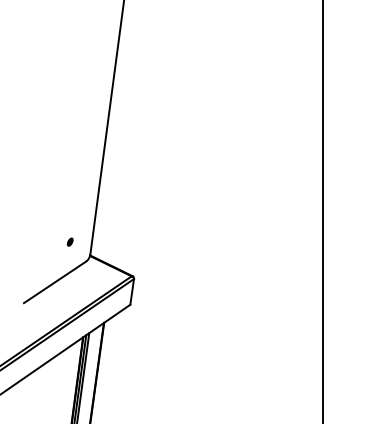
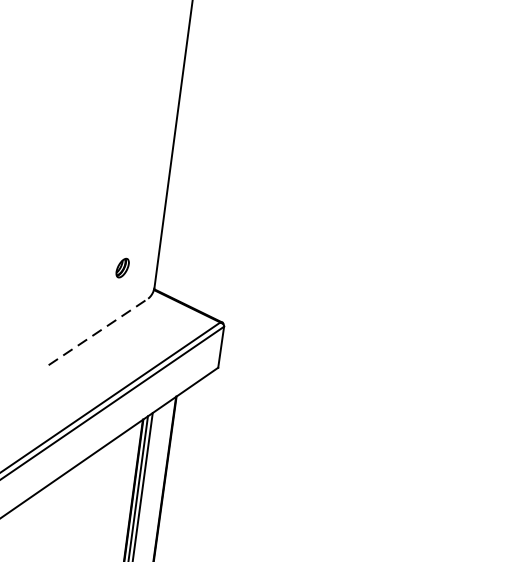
part: (69, 241) -> (121, 266), size x1.6
line: (55, 282) -> (98, 332), solid -> dashed

